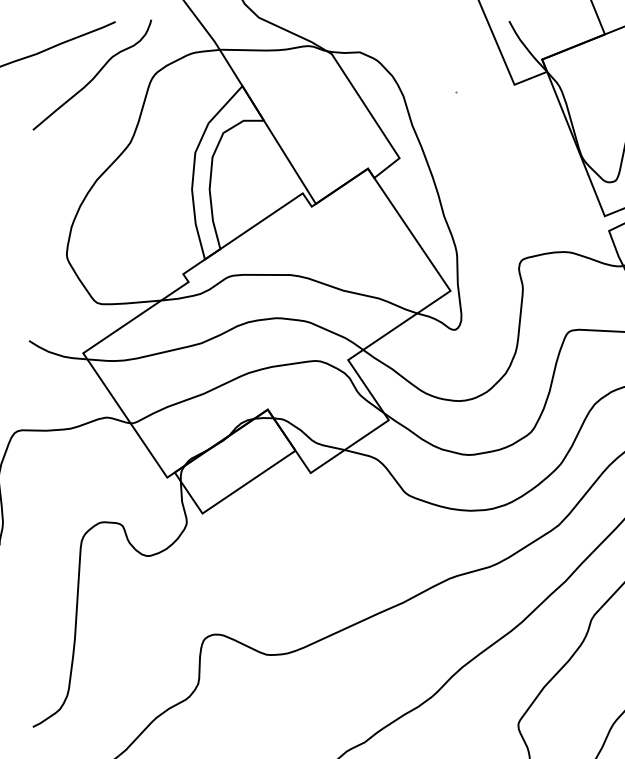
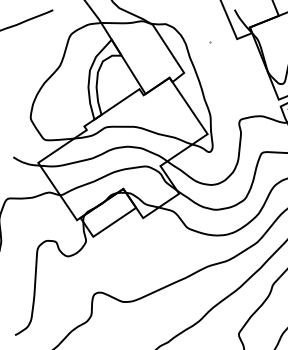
curve: (94, 74) -> (43, 34), removed

